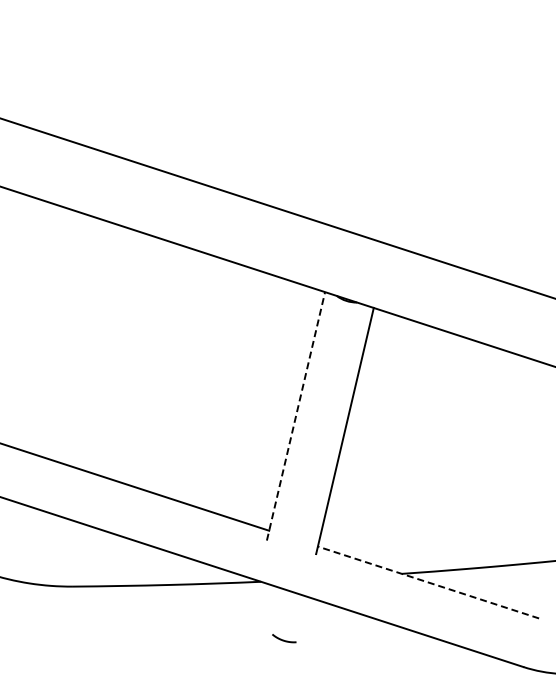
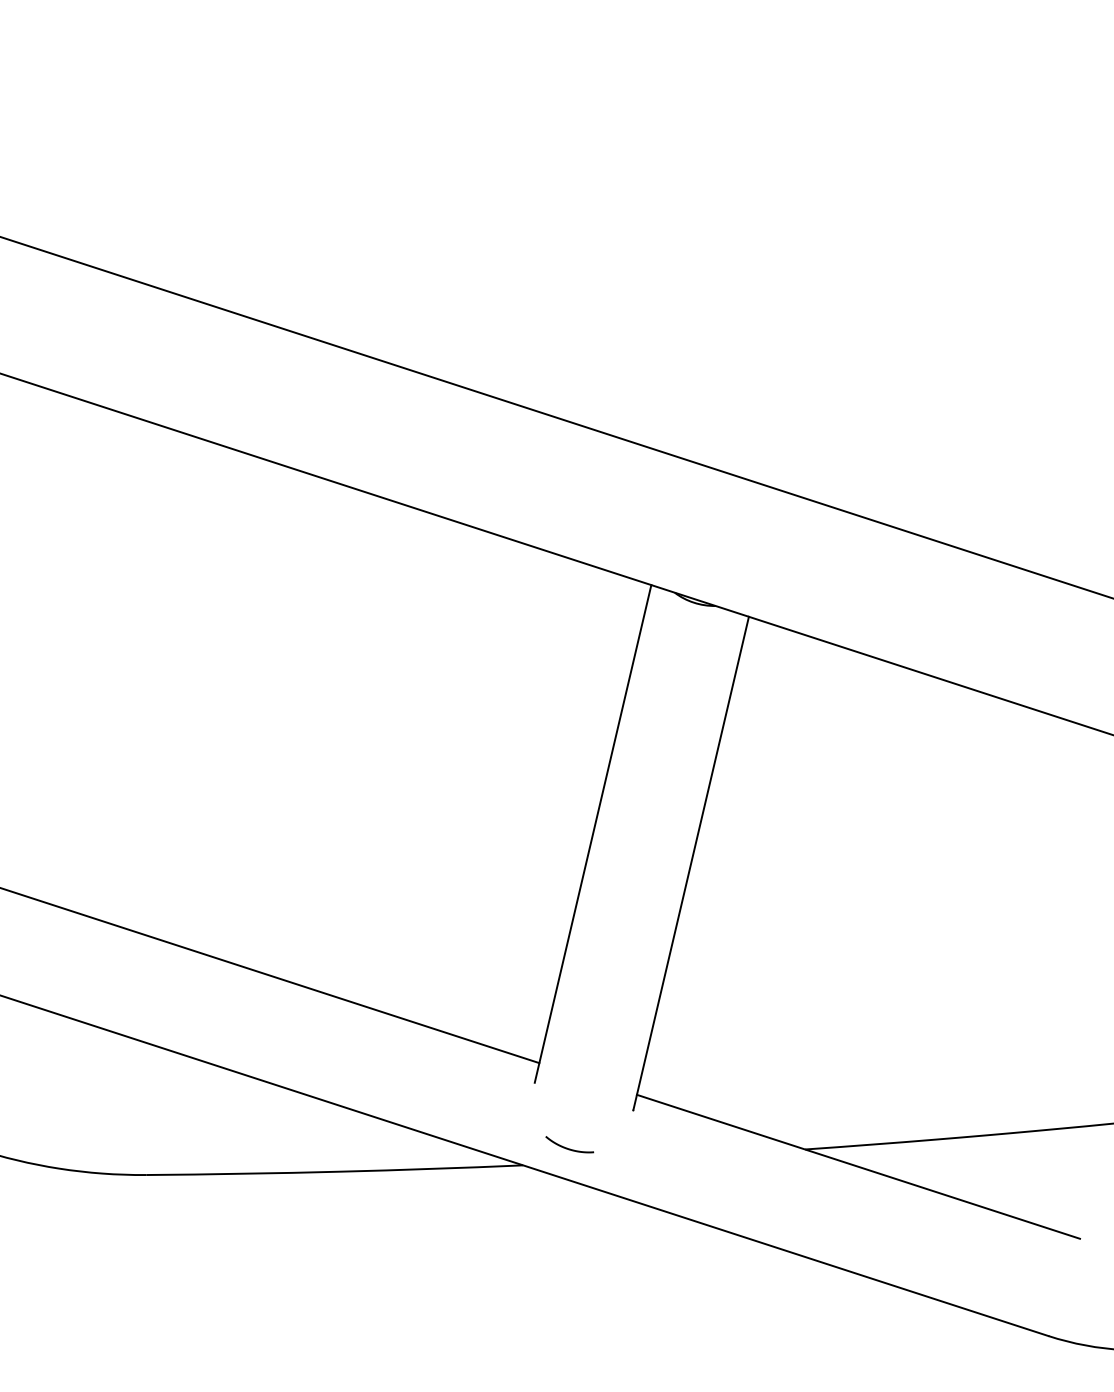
line: (296, 416) -> (594, 834), dashed -> solid
line: (428, 582) -> (858, 1166), dashed -> solid
curve: (283, 639) -> (568, 1146), moved

